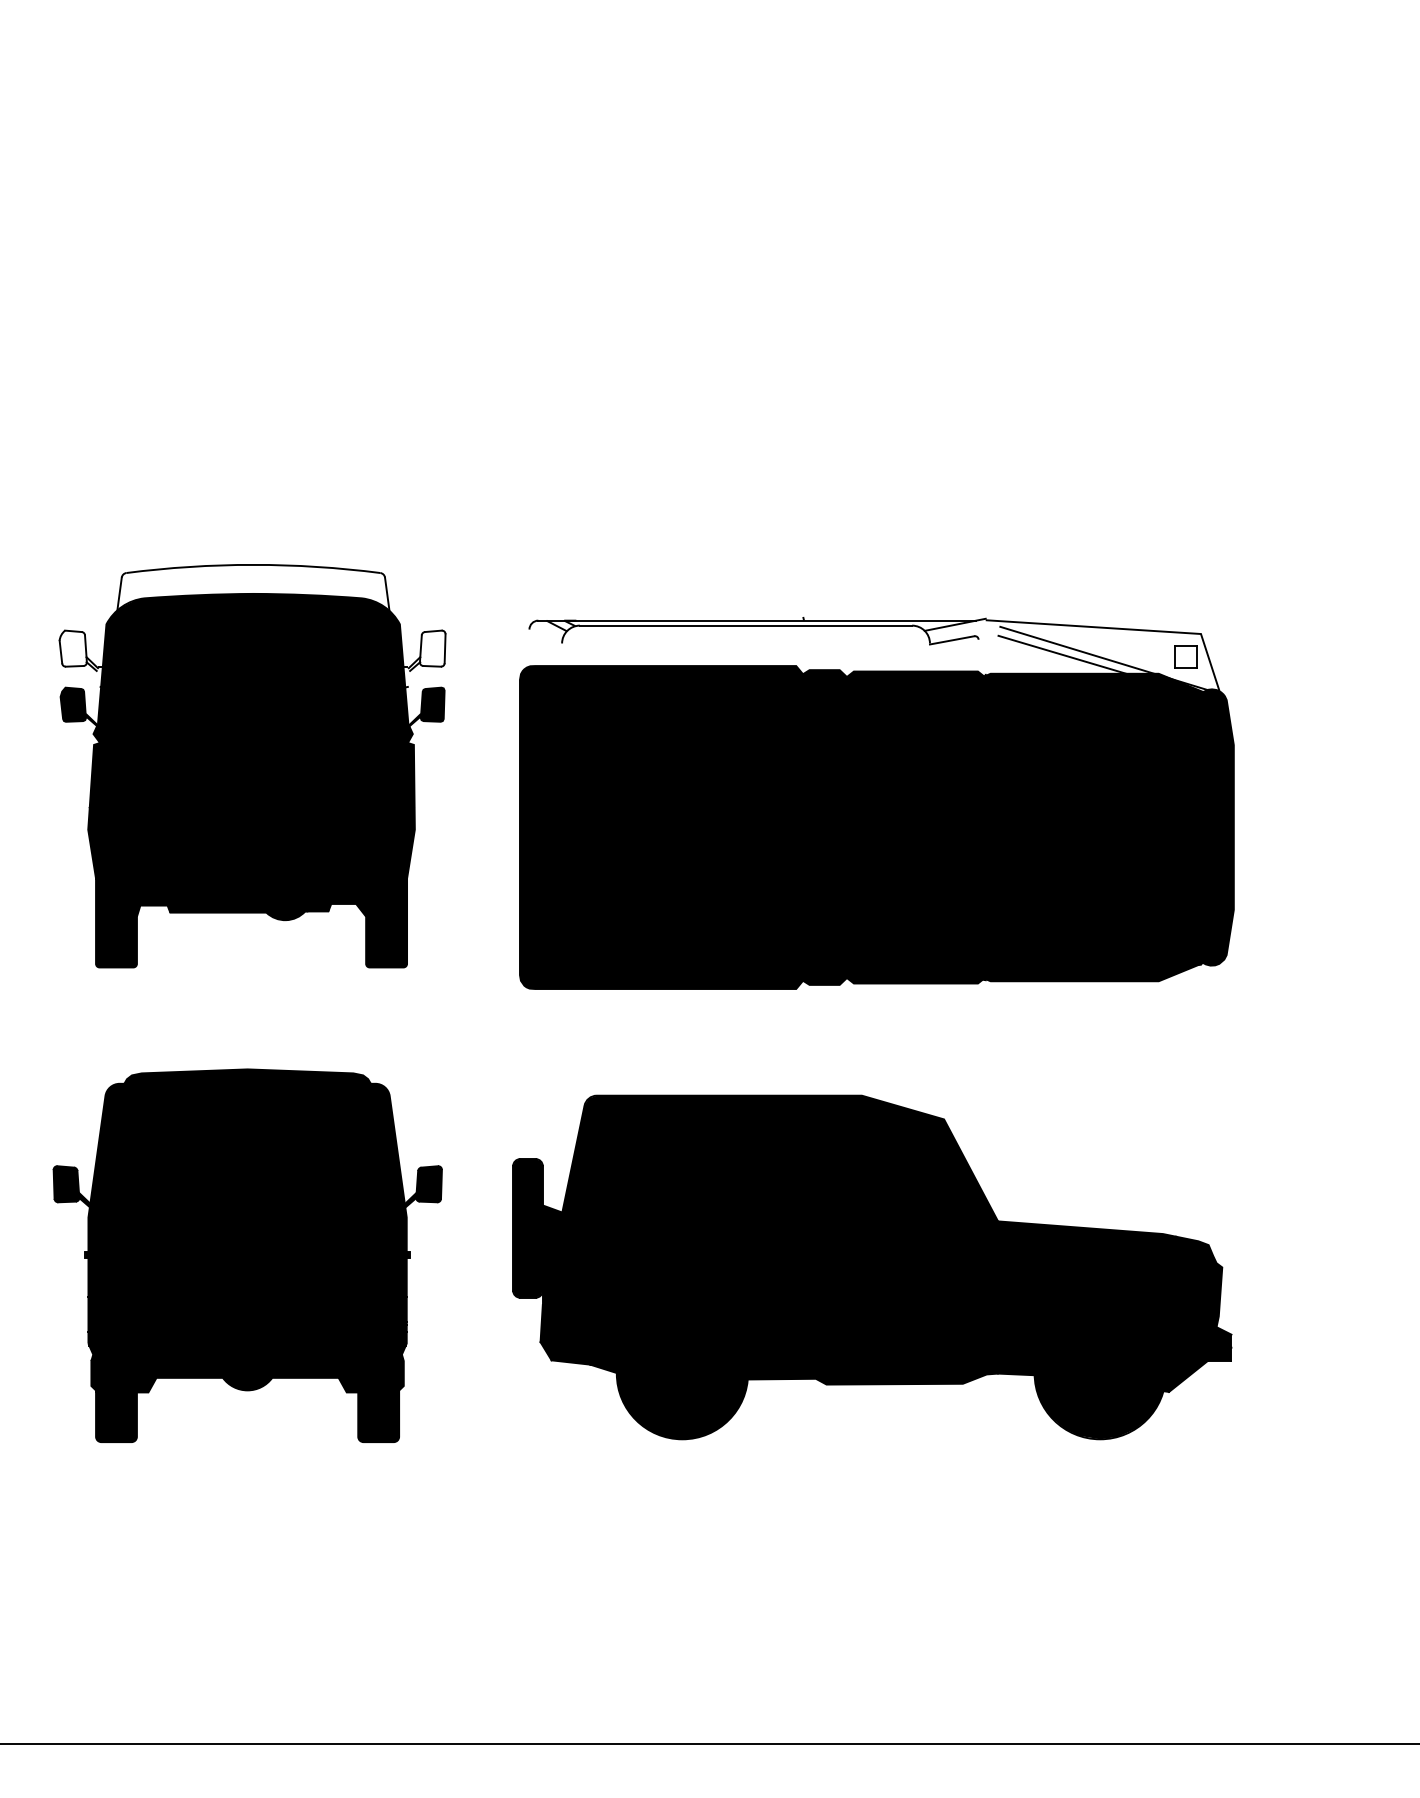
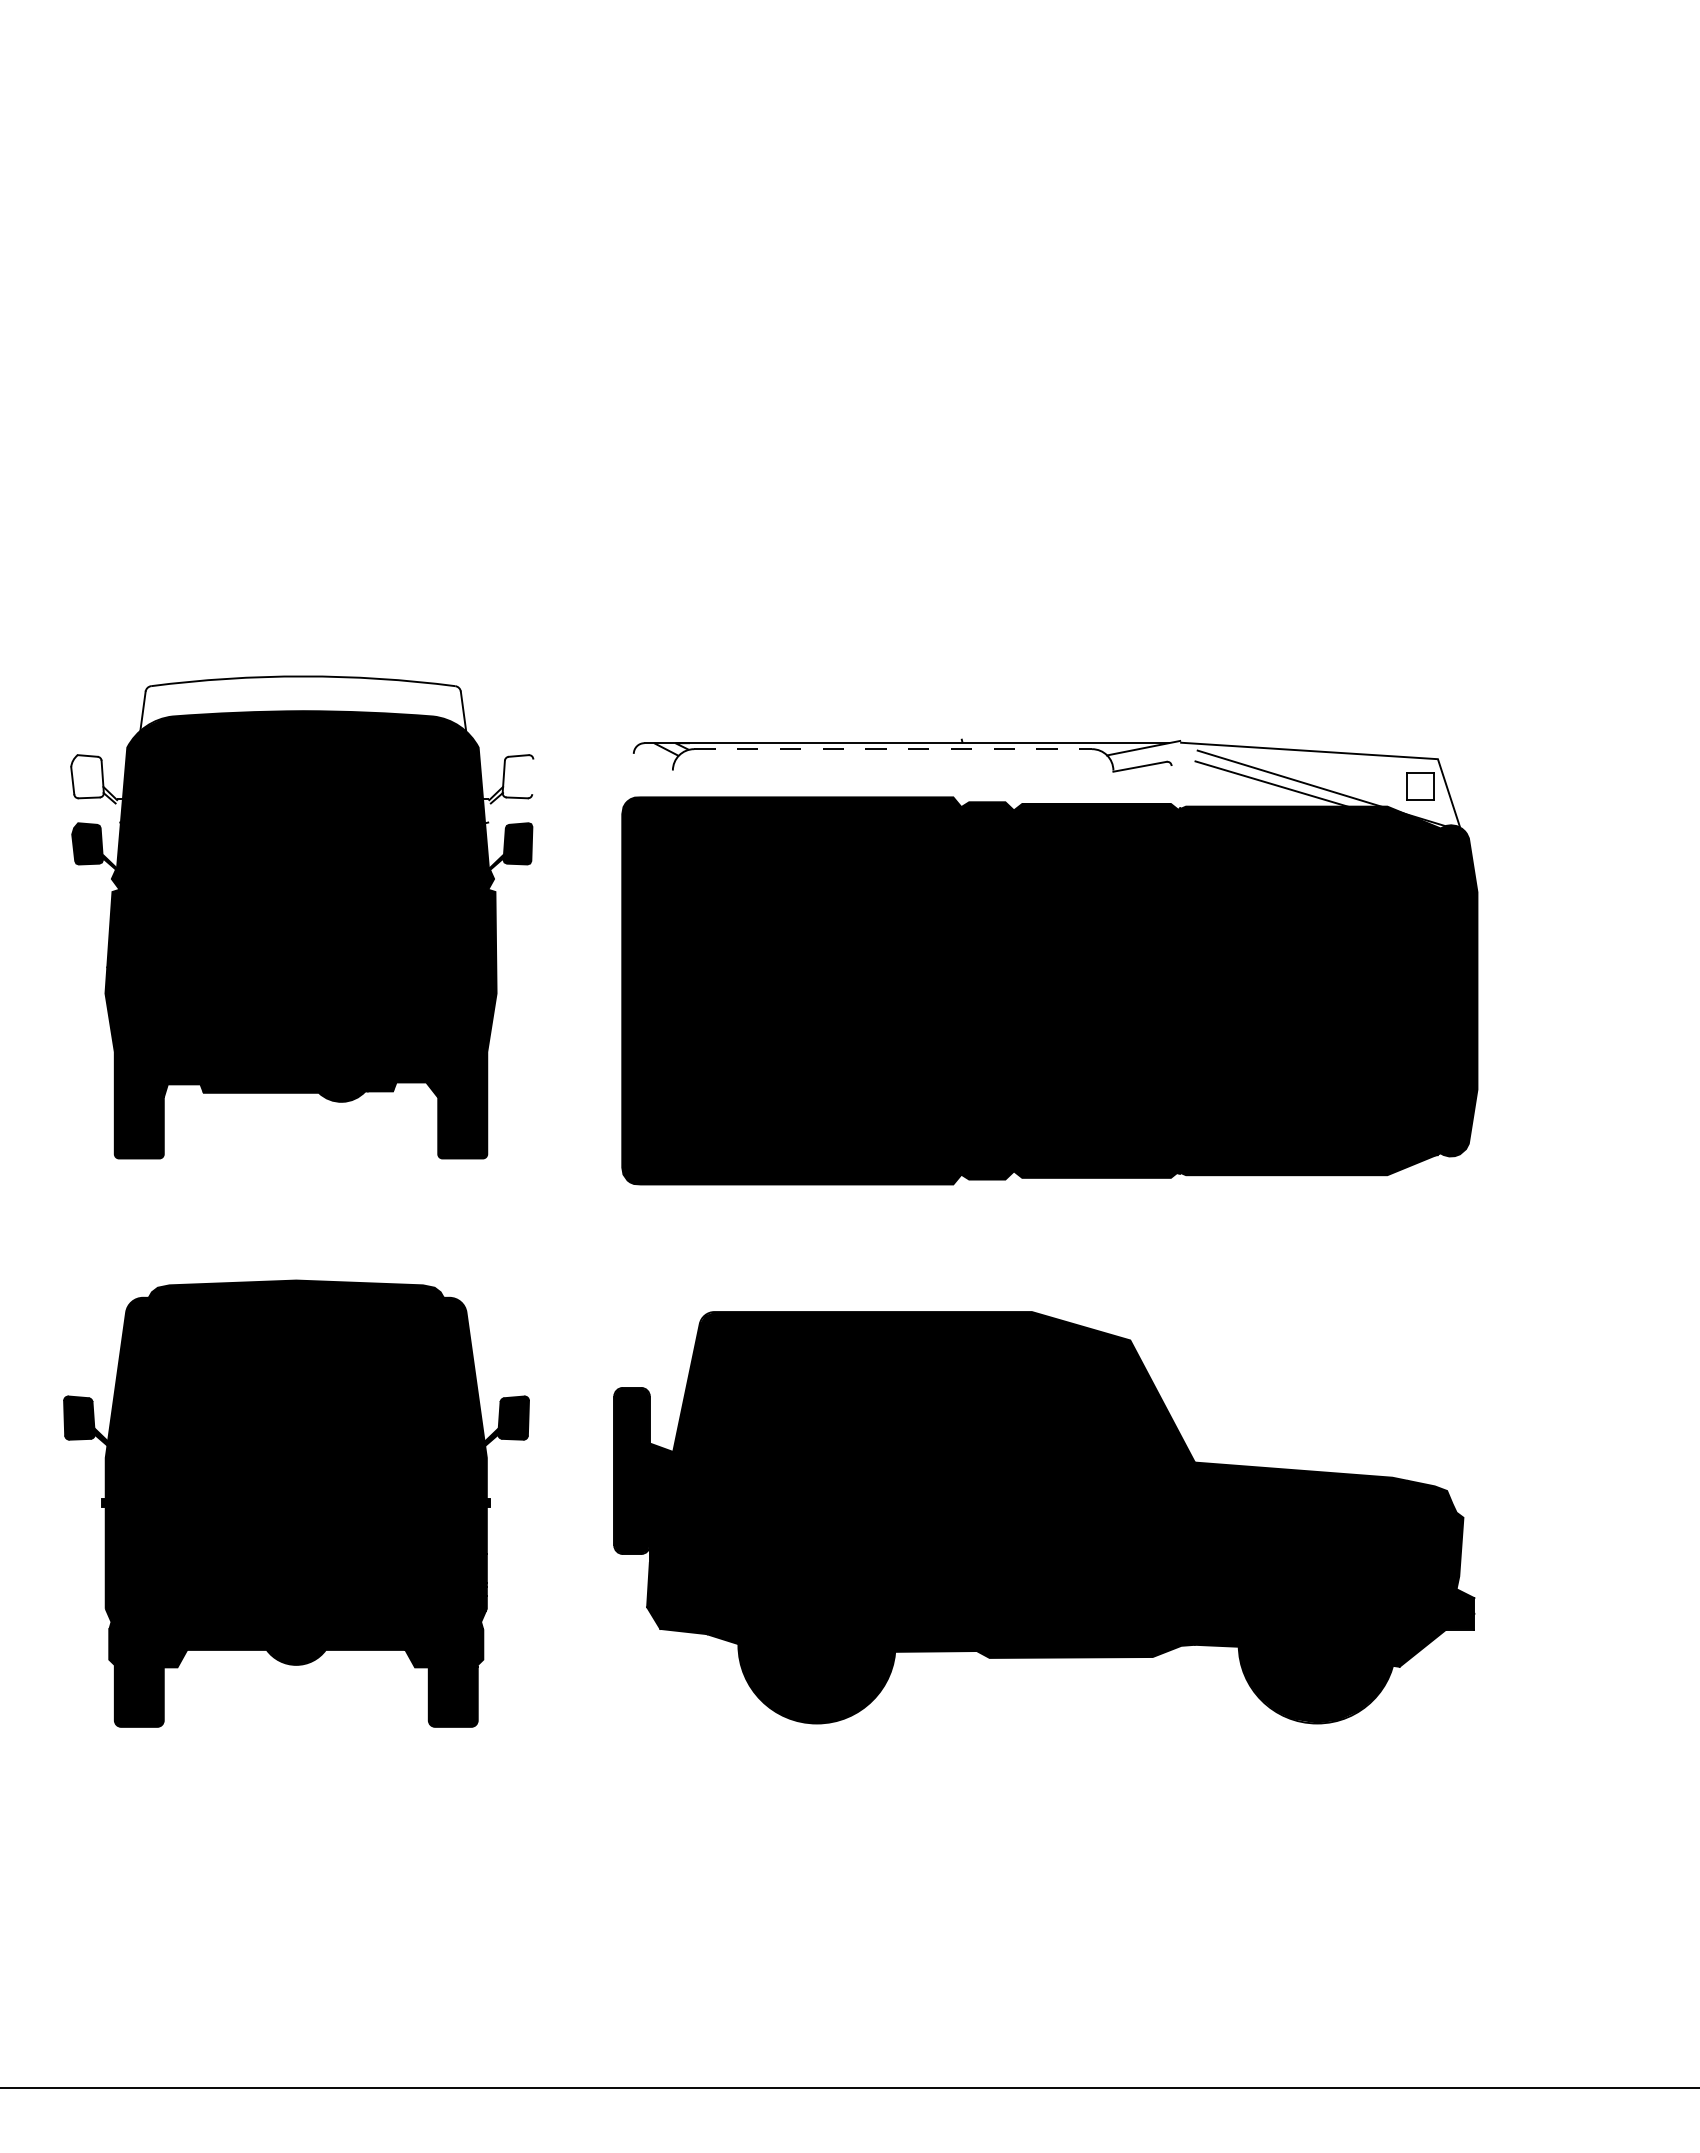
line: (746, 625) -> (893, 749), solid -> dashed
line: (444, 648) -> (532, 776), removed

